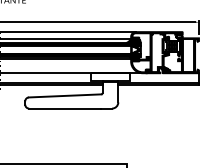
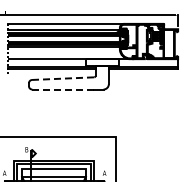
line: (65, 95) -> (63, 78), solid -> dashed
line: (65, 108) -> (63, 89), solid -> dashed

